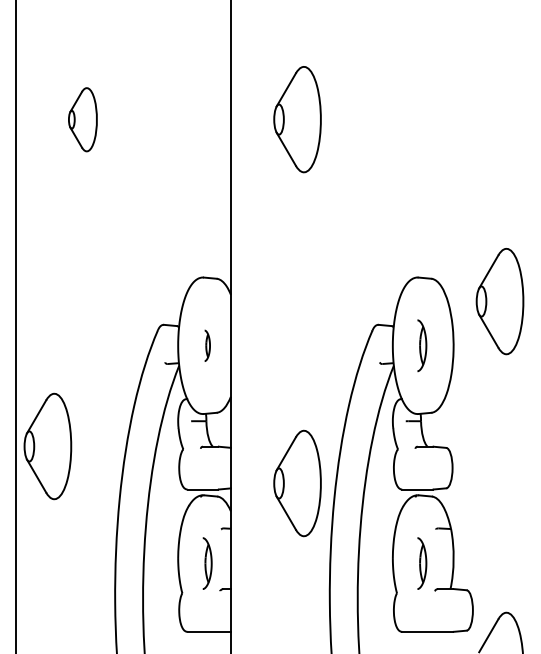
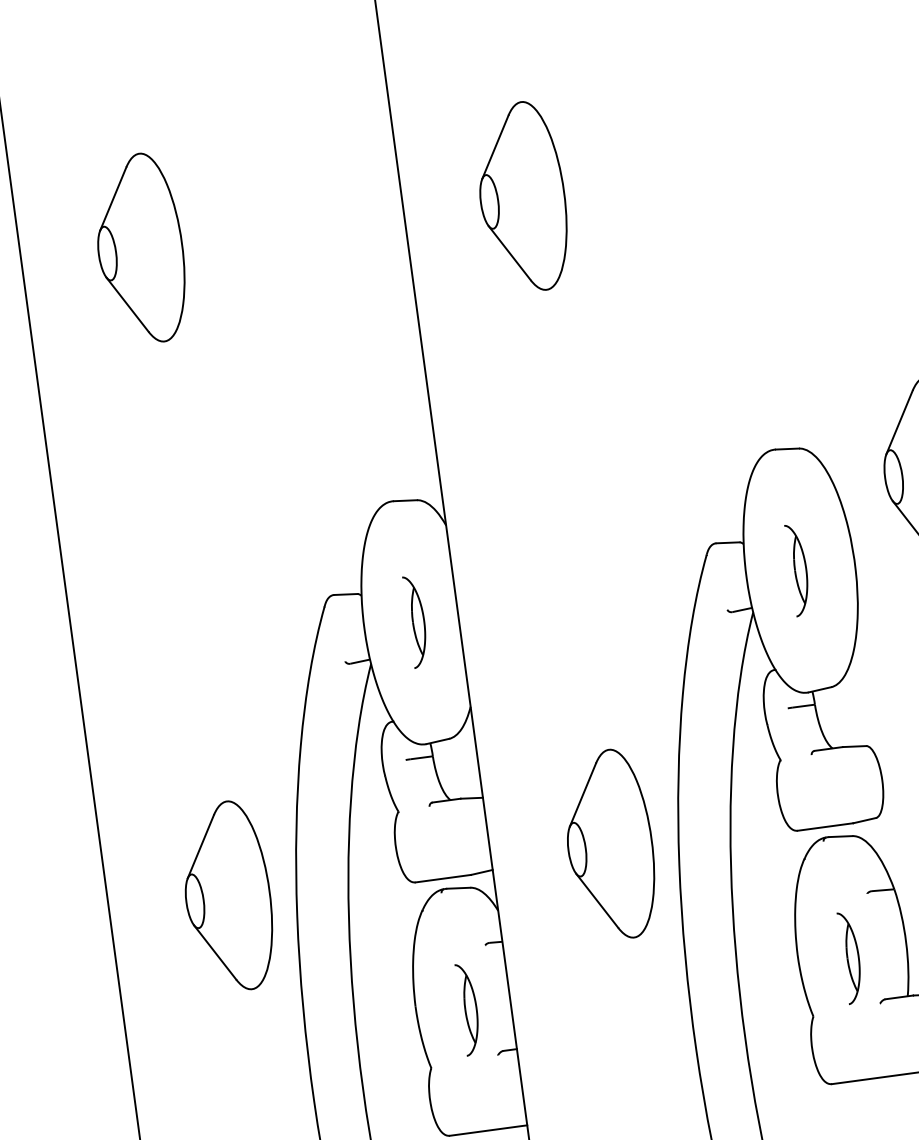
part: (82, 119) -> (139, 249), size x1.67
part: (207, 345) -> (416, 621), size x1.67
part: (47, 446) -> (227, 896), moved

